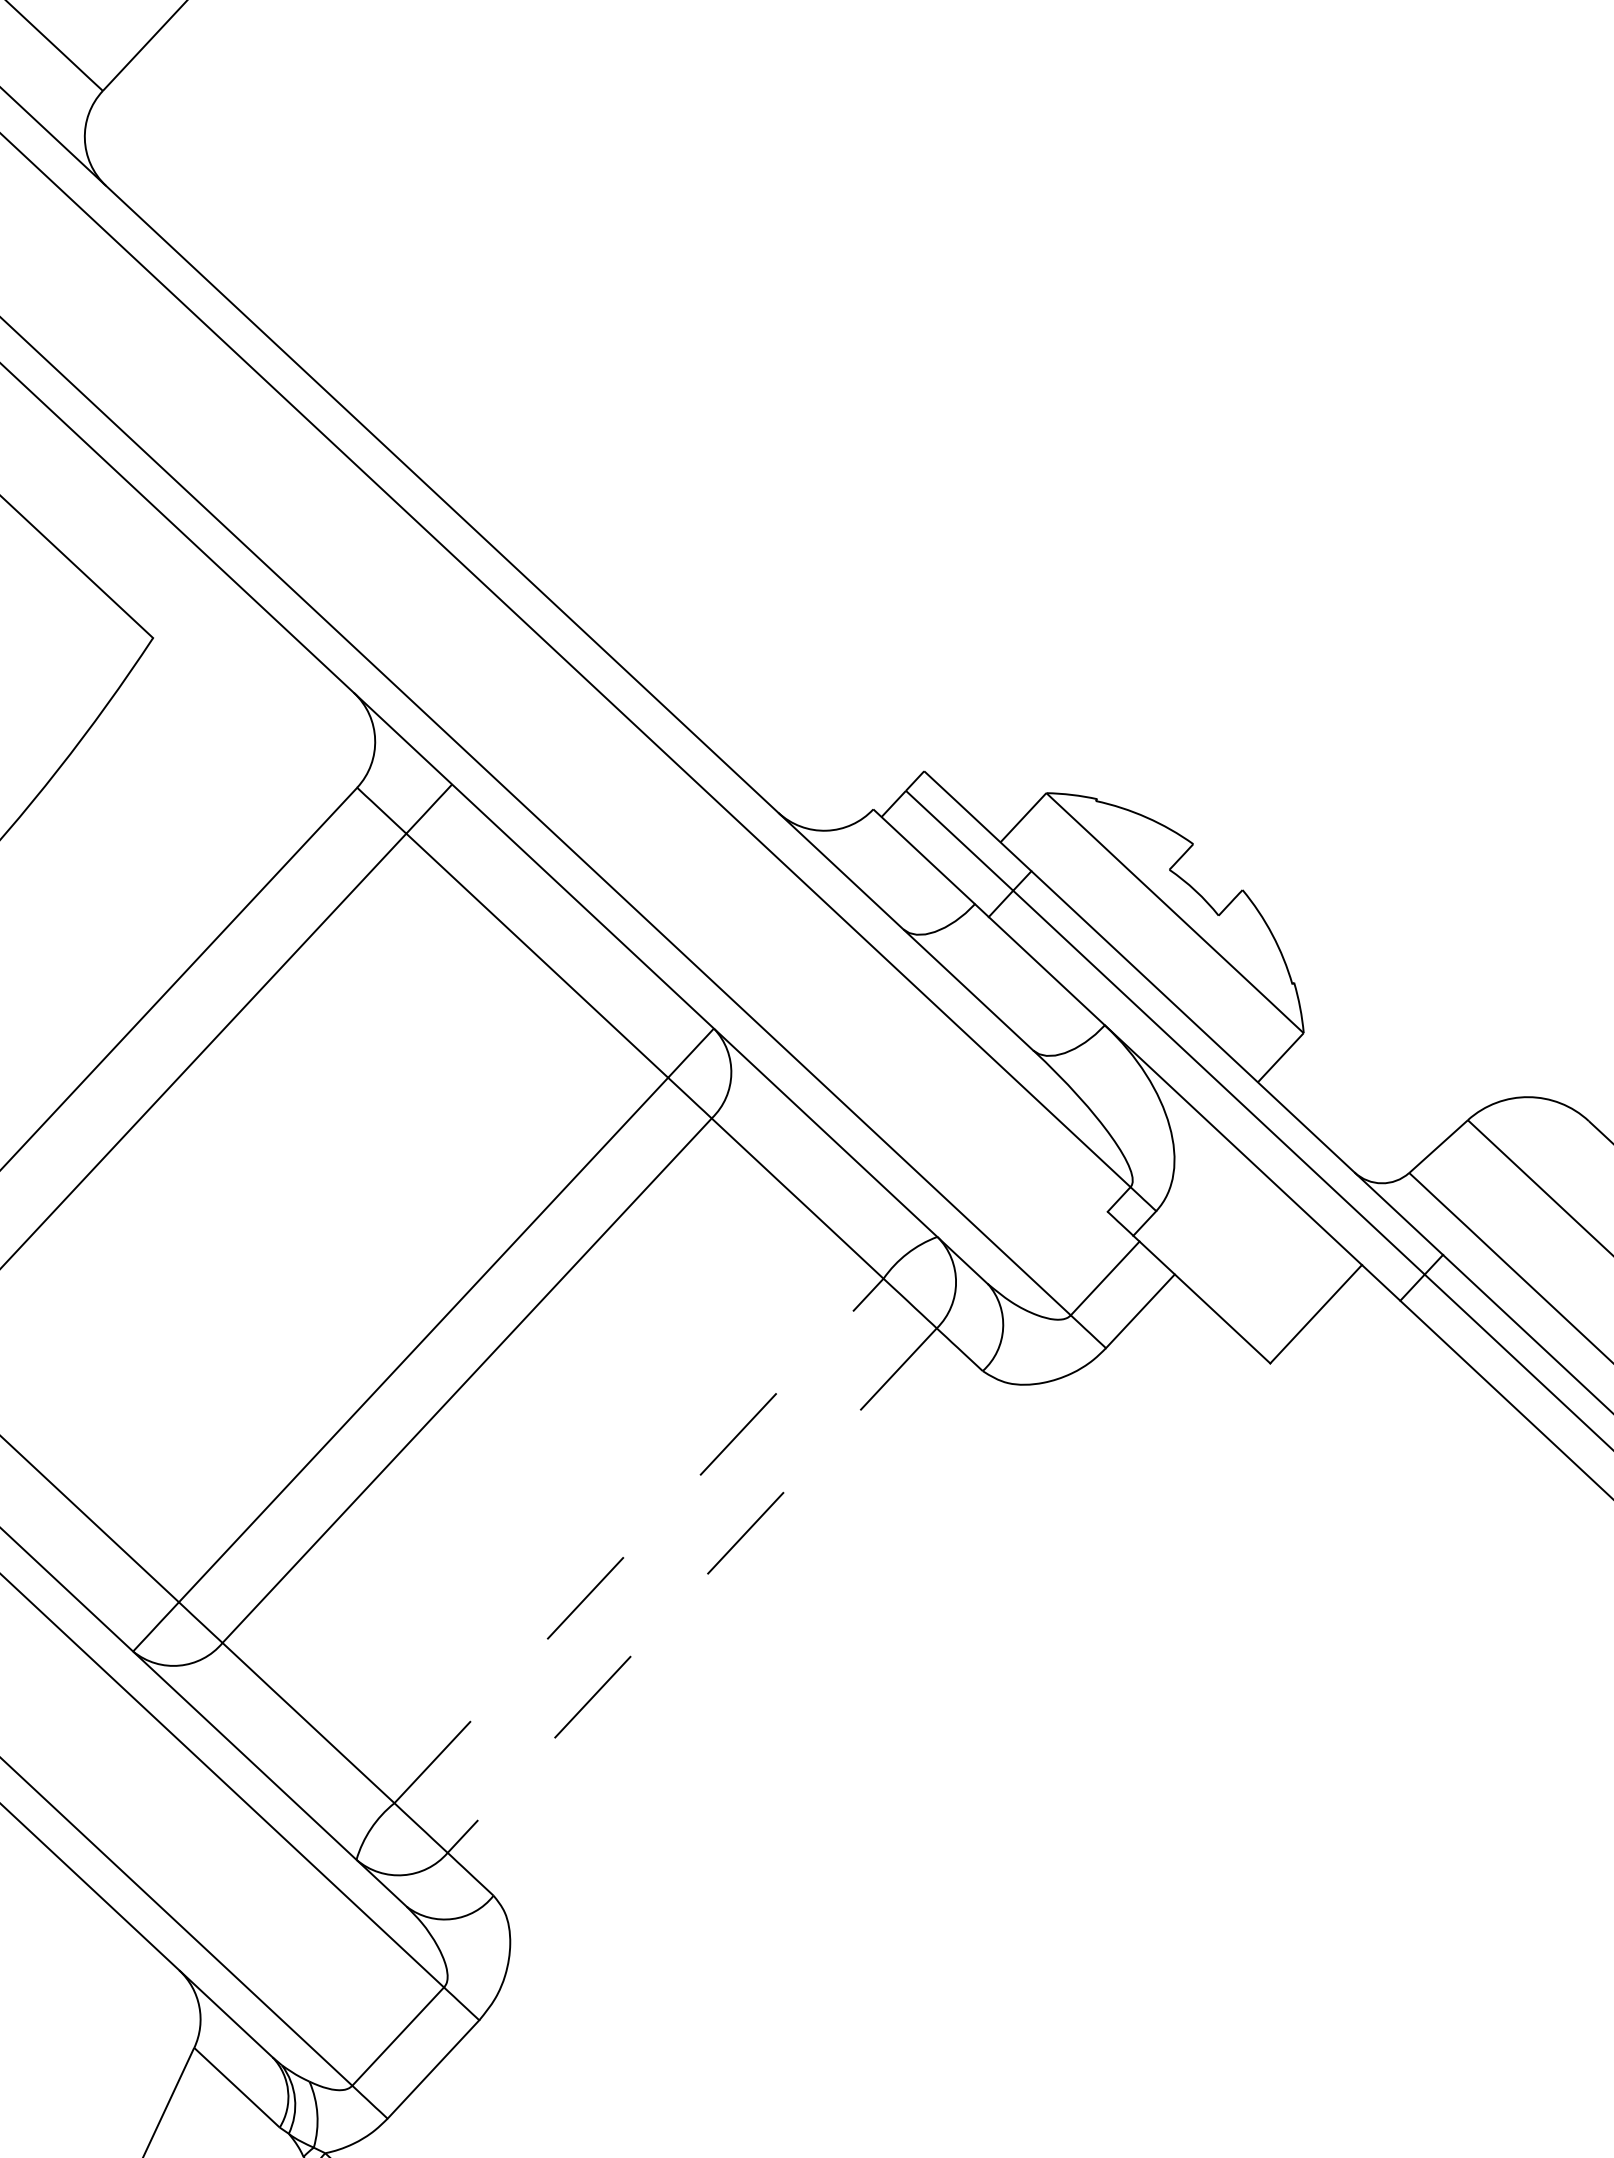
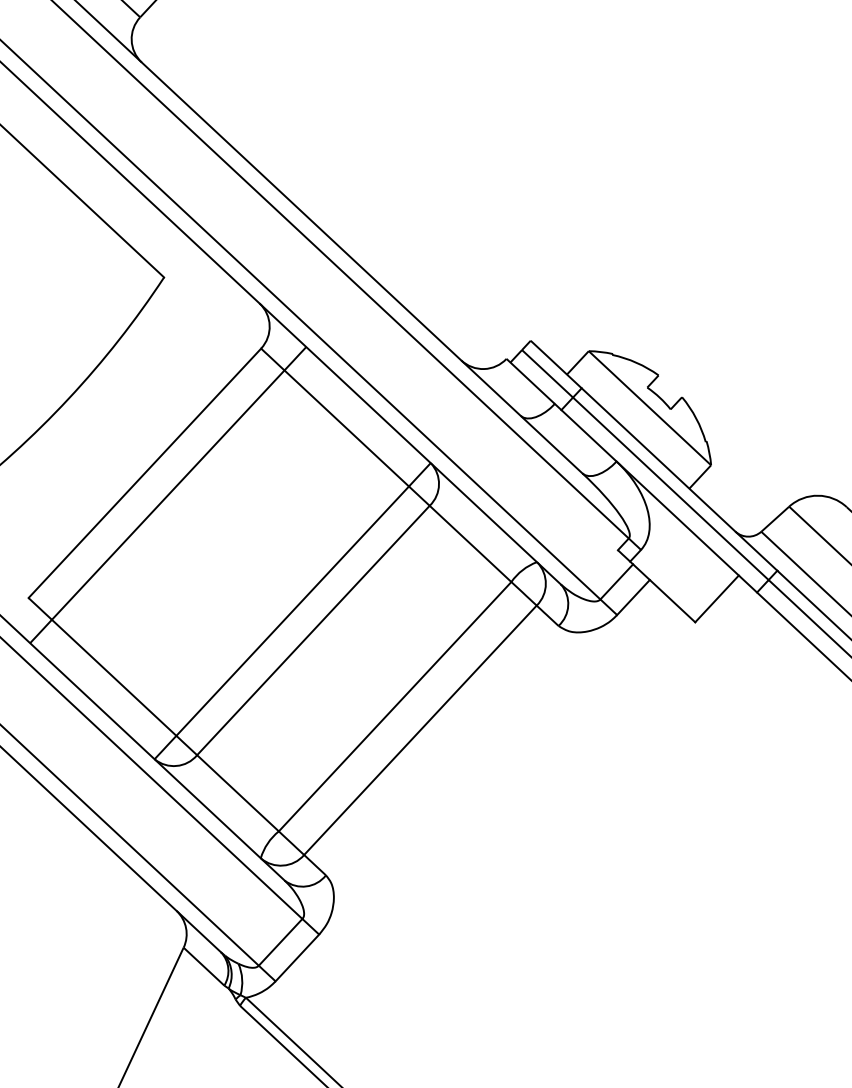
line: (639, 1540) -> (395, 706), dashed -> solid
line: (692, 1591) -> (420, 730), dashed -> solid

